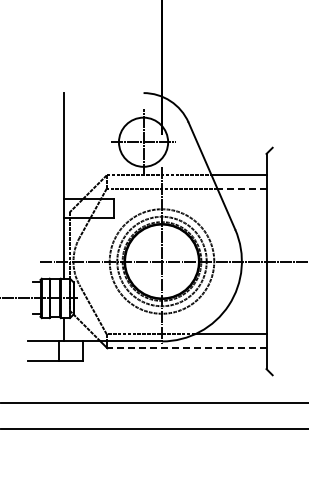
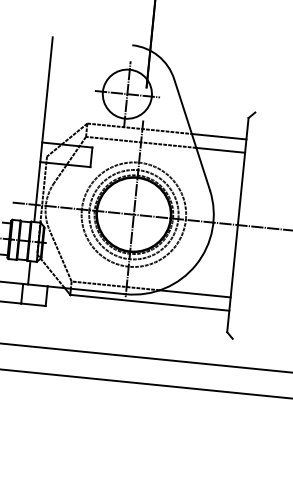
line: (242, 188) -> (221, 150), dashed -> solid
line: (186, 347) -> (149, 302), dashed -> solid

